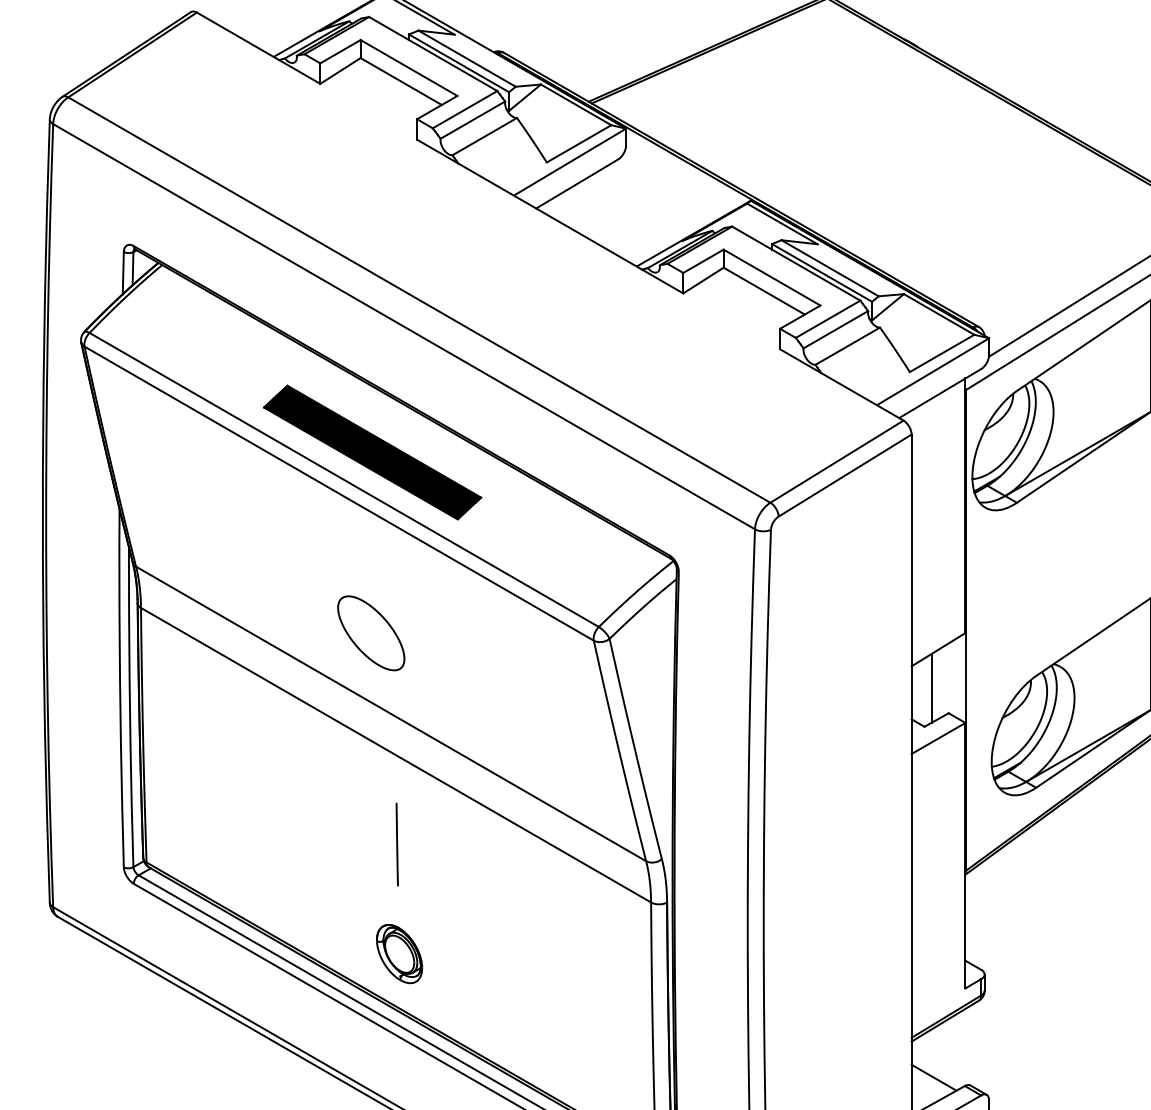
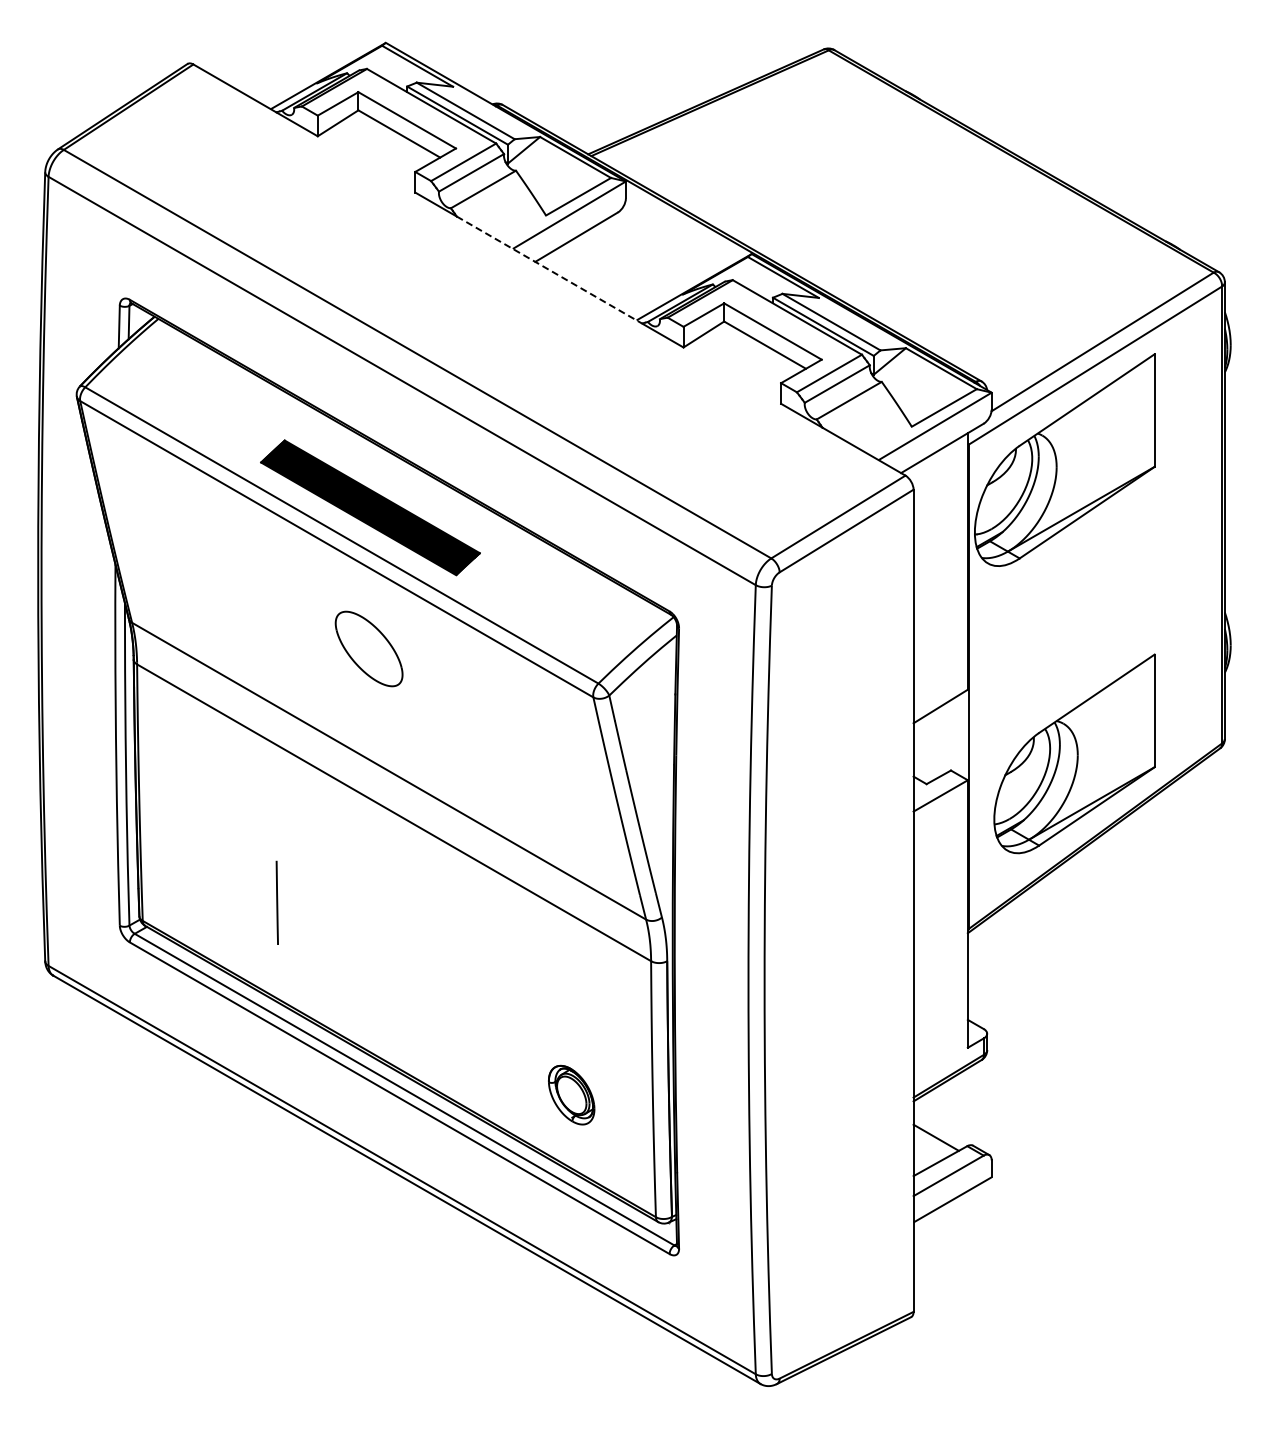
line: (550, 217) -> (549, 270), solid -> dashed
part: (370, 632) -> (368, 648), moved
line: (931, 688) -> (933, 745), removed
line: (396, 844) -> (276, 902), moved
part: (399, 953) -> (571, 1094), moved

